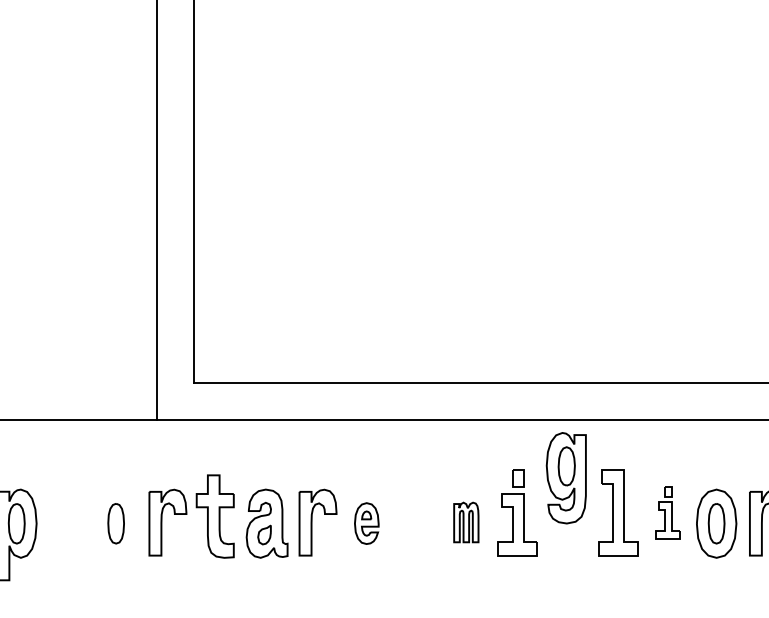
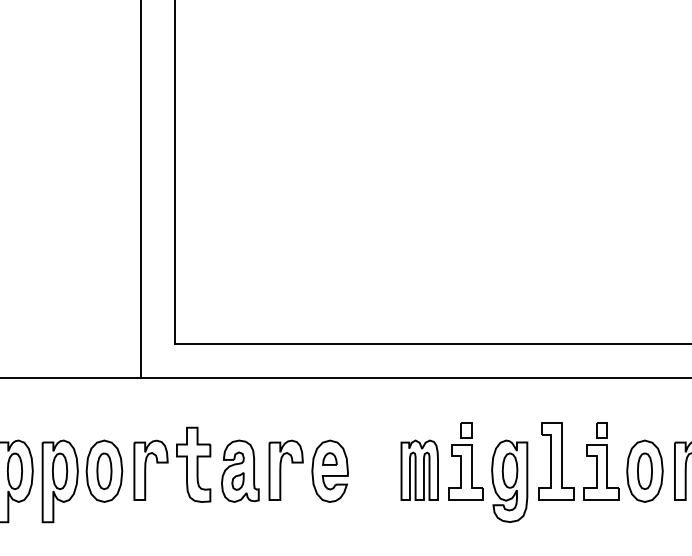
part: (566, 477) -> (509, 480), moved
part: (668, 512) -> (601, 461), size x1.67
part: (466, 521) -> (419, 469), size x1.67
part: (366, 522) -> (329, 470), size x1.67
part: (91, 535) -> (82, 481), added

